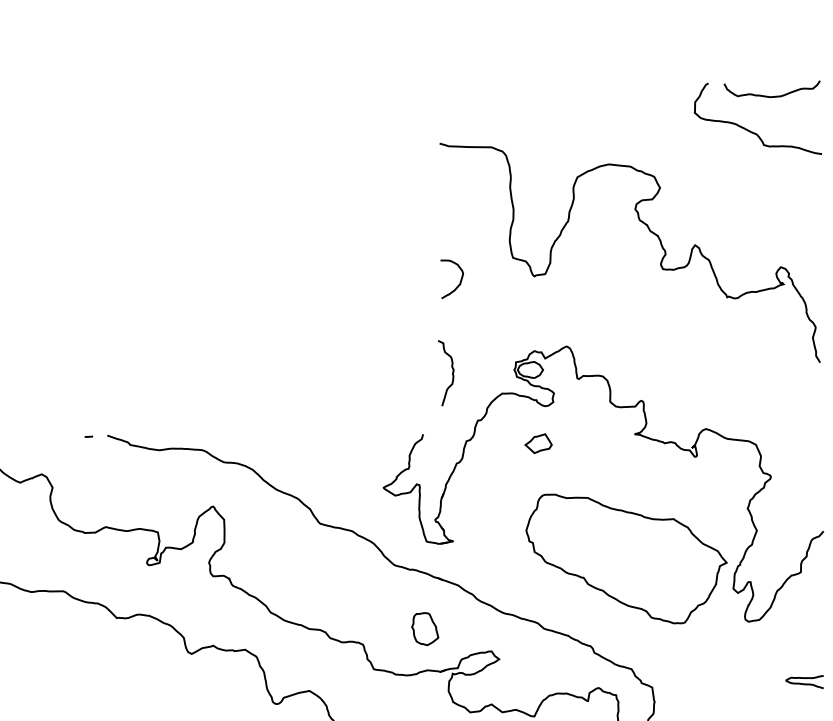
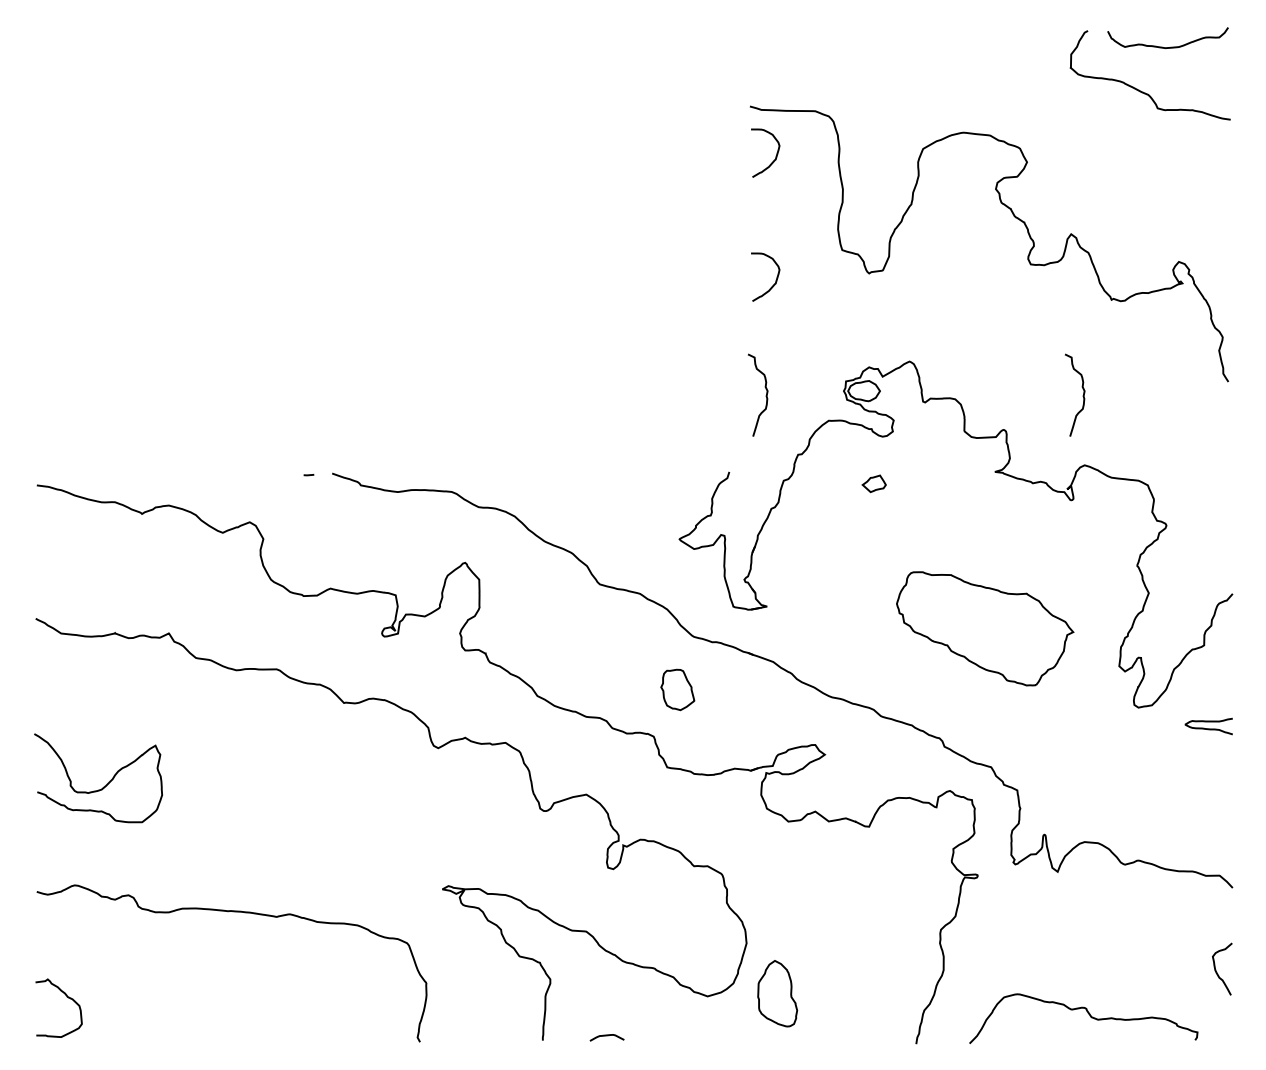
curve: (459, 183) -> (775, 156), added
curve: (704, 373) -> (1082, 395), added
part: (537, 443) -> (873, 483), size x0.7
part: (627, 558) -> (985, 628), size x0.7
part: (424, 628) -> (677, 689), moved
curve: (804, 683) -> (1208, 728), moved

